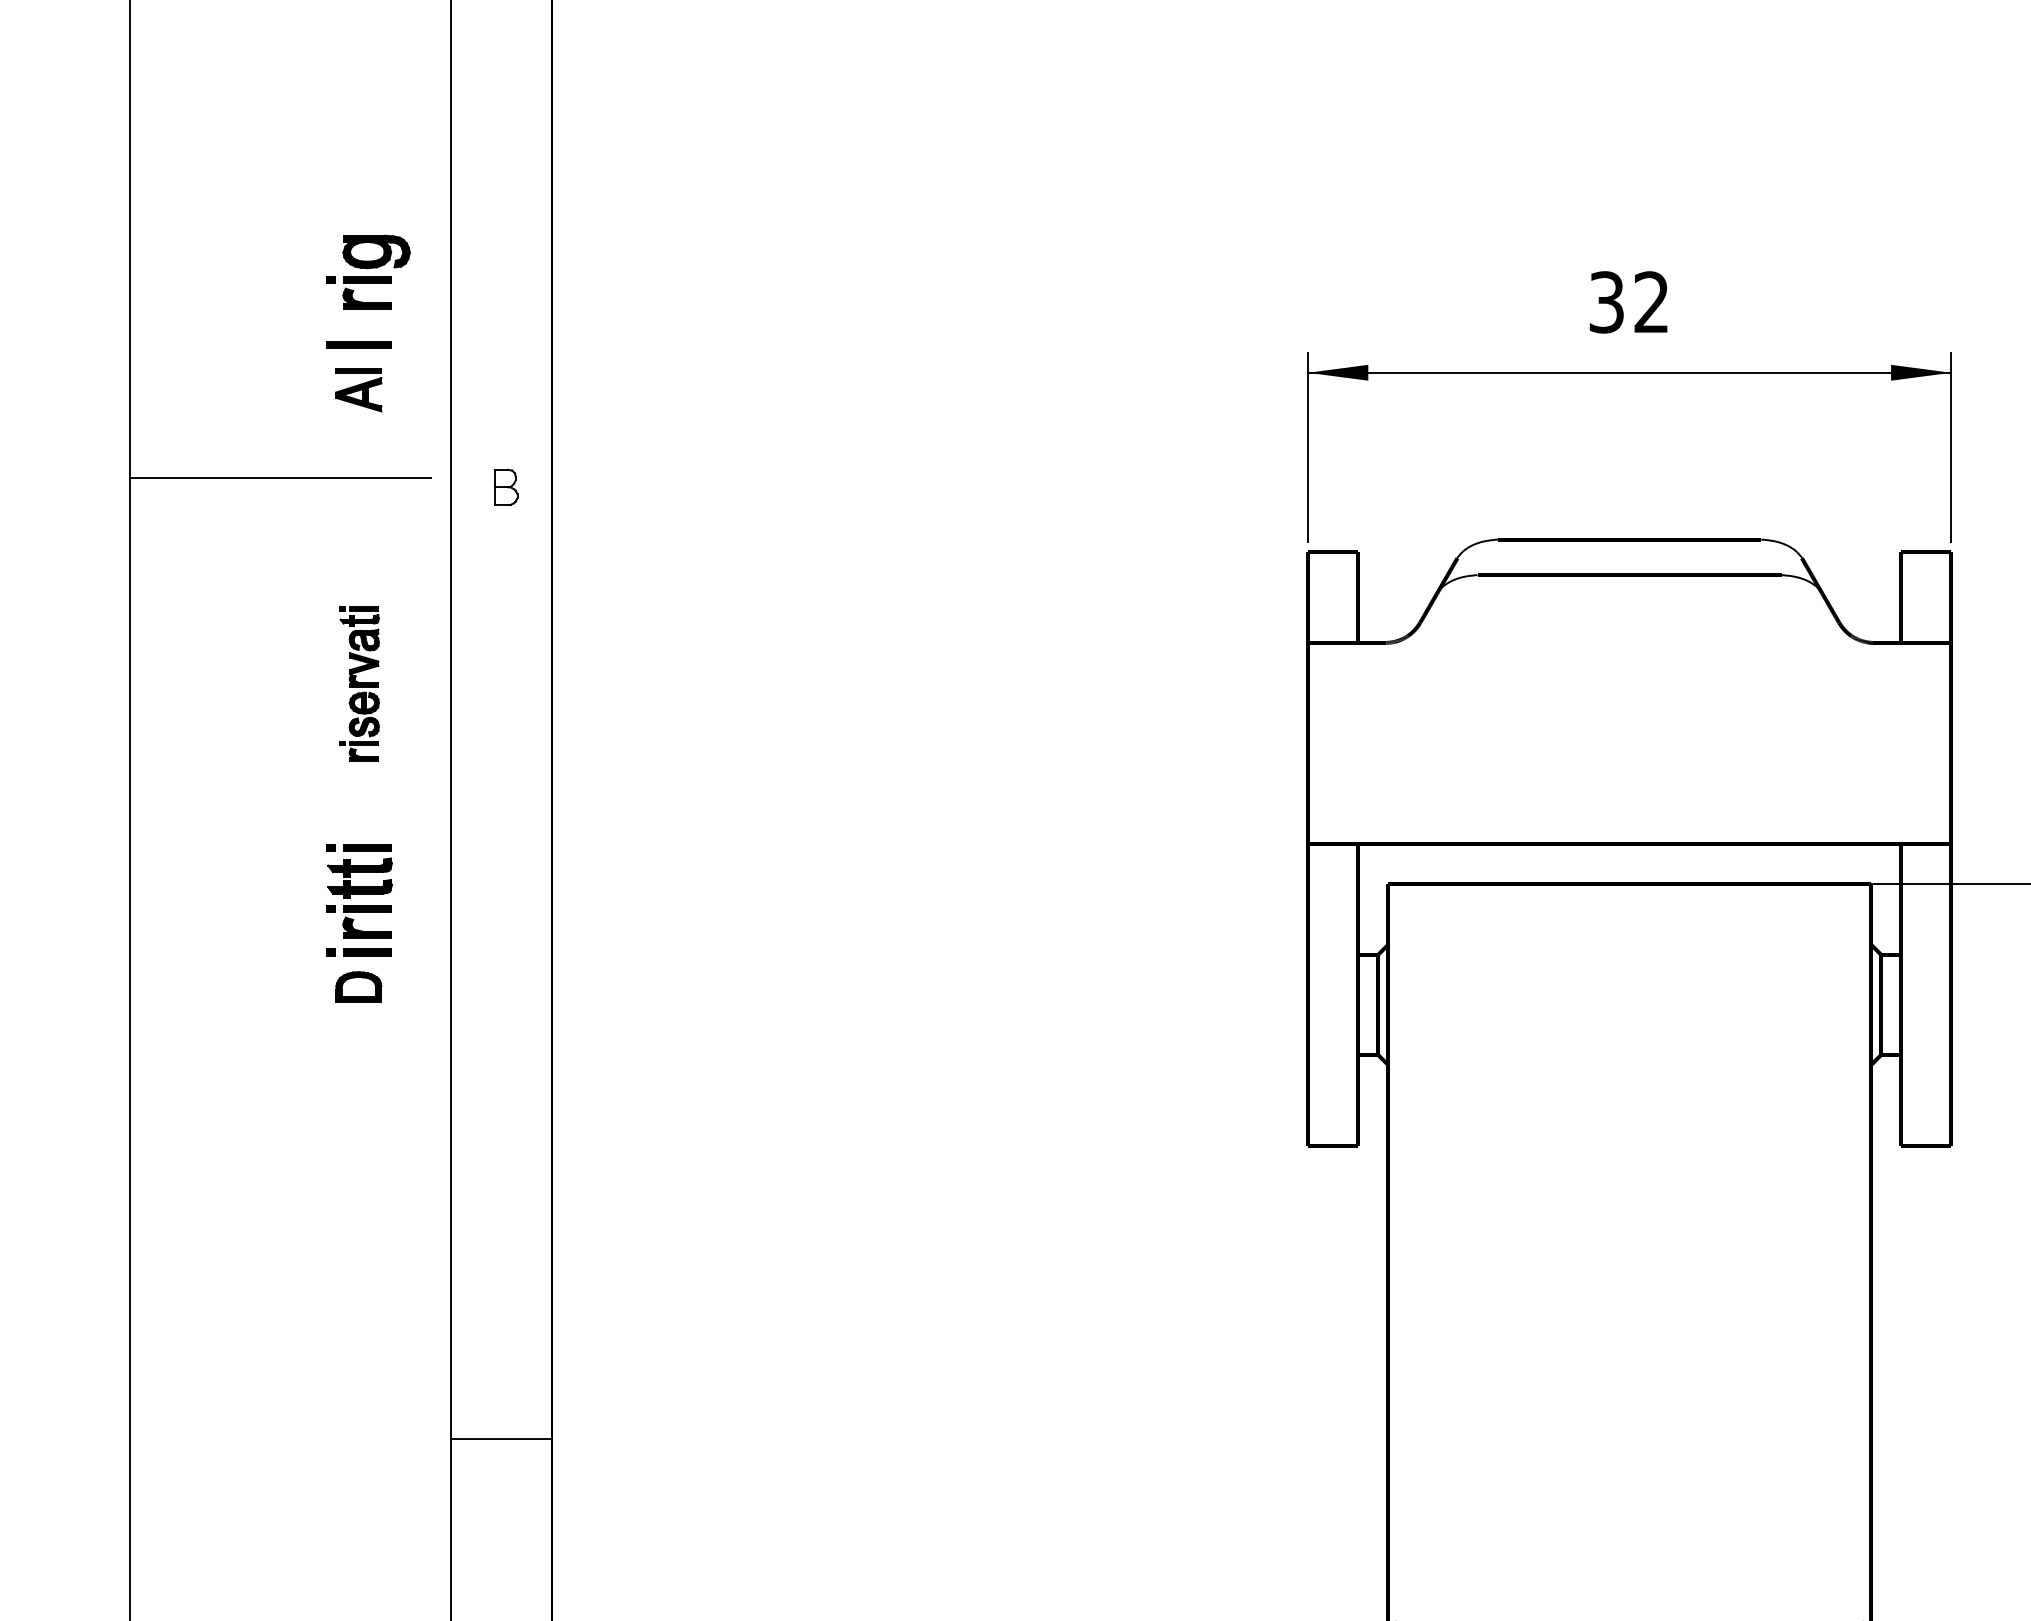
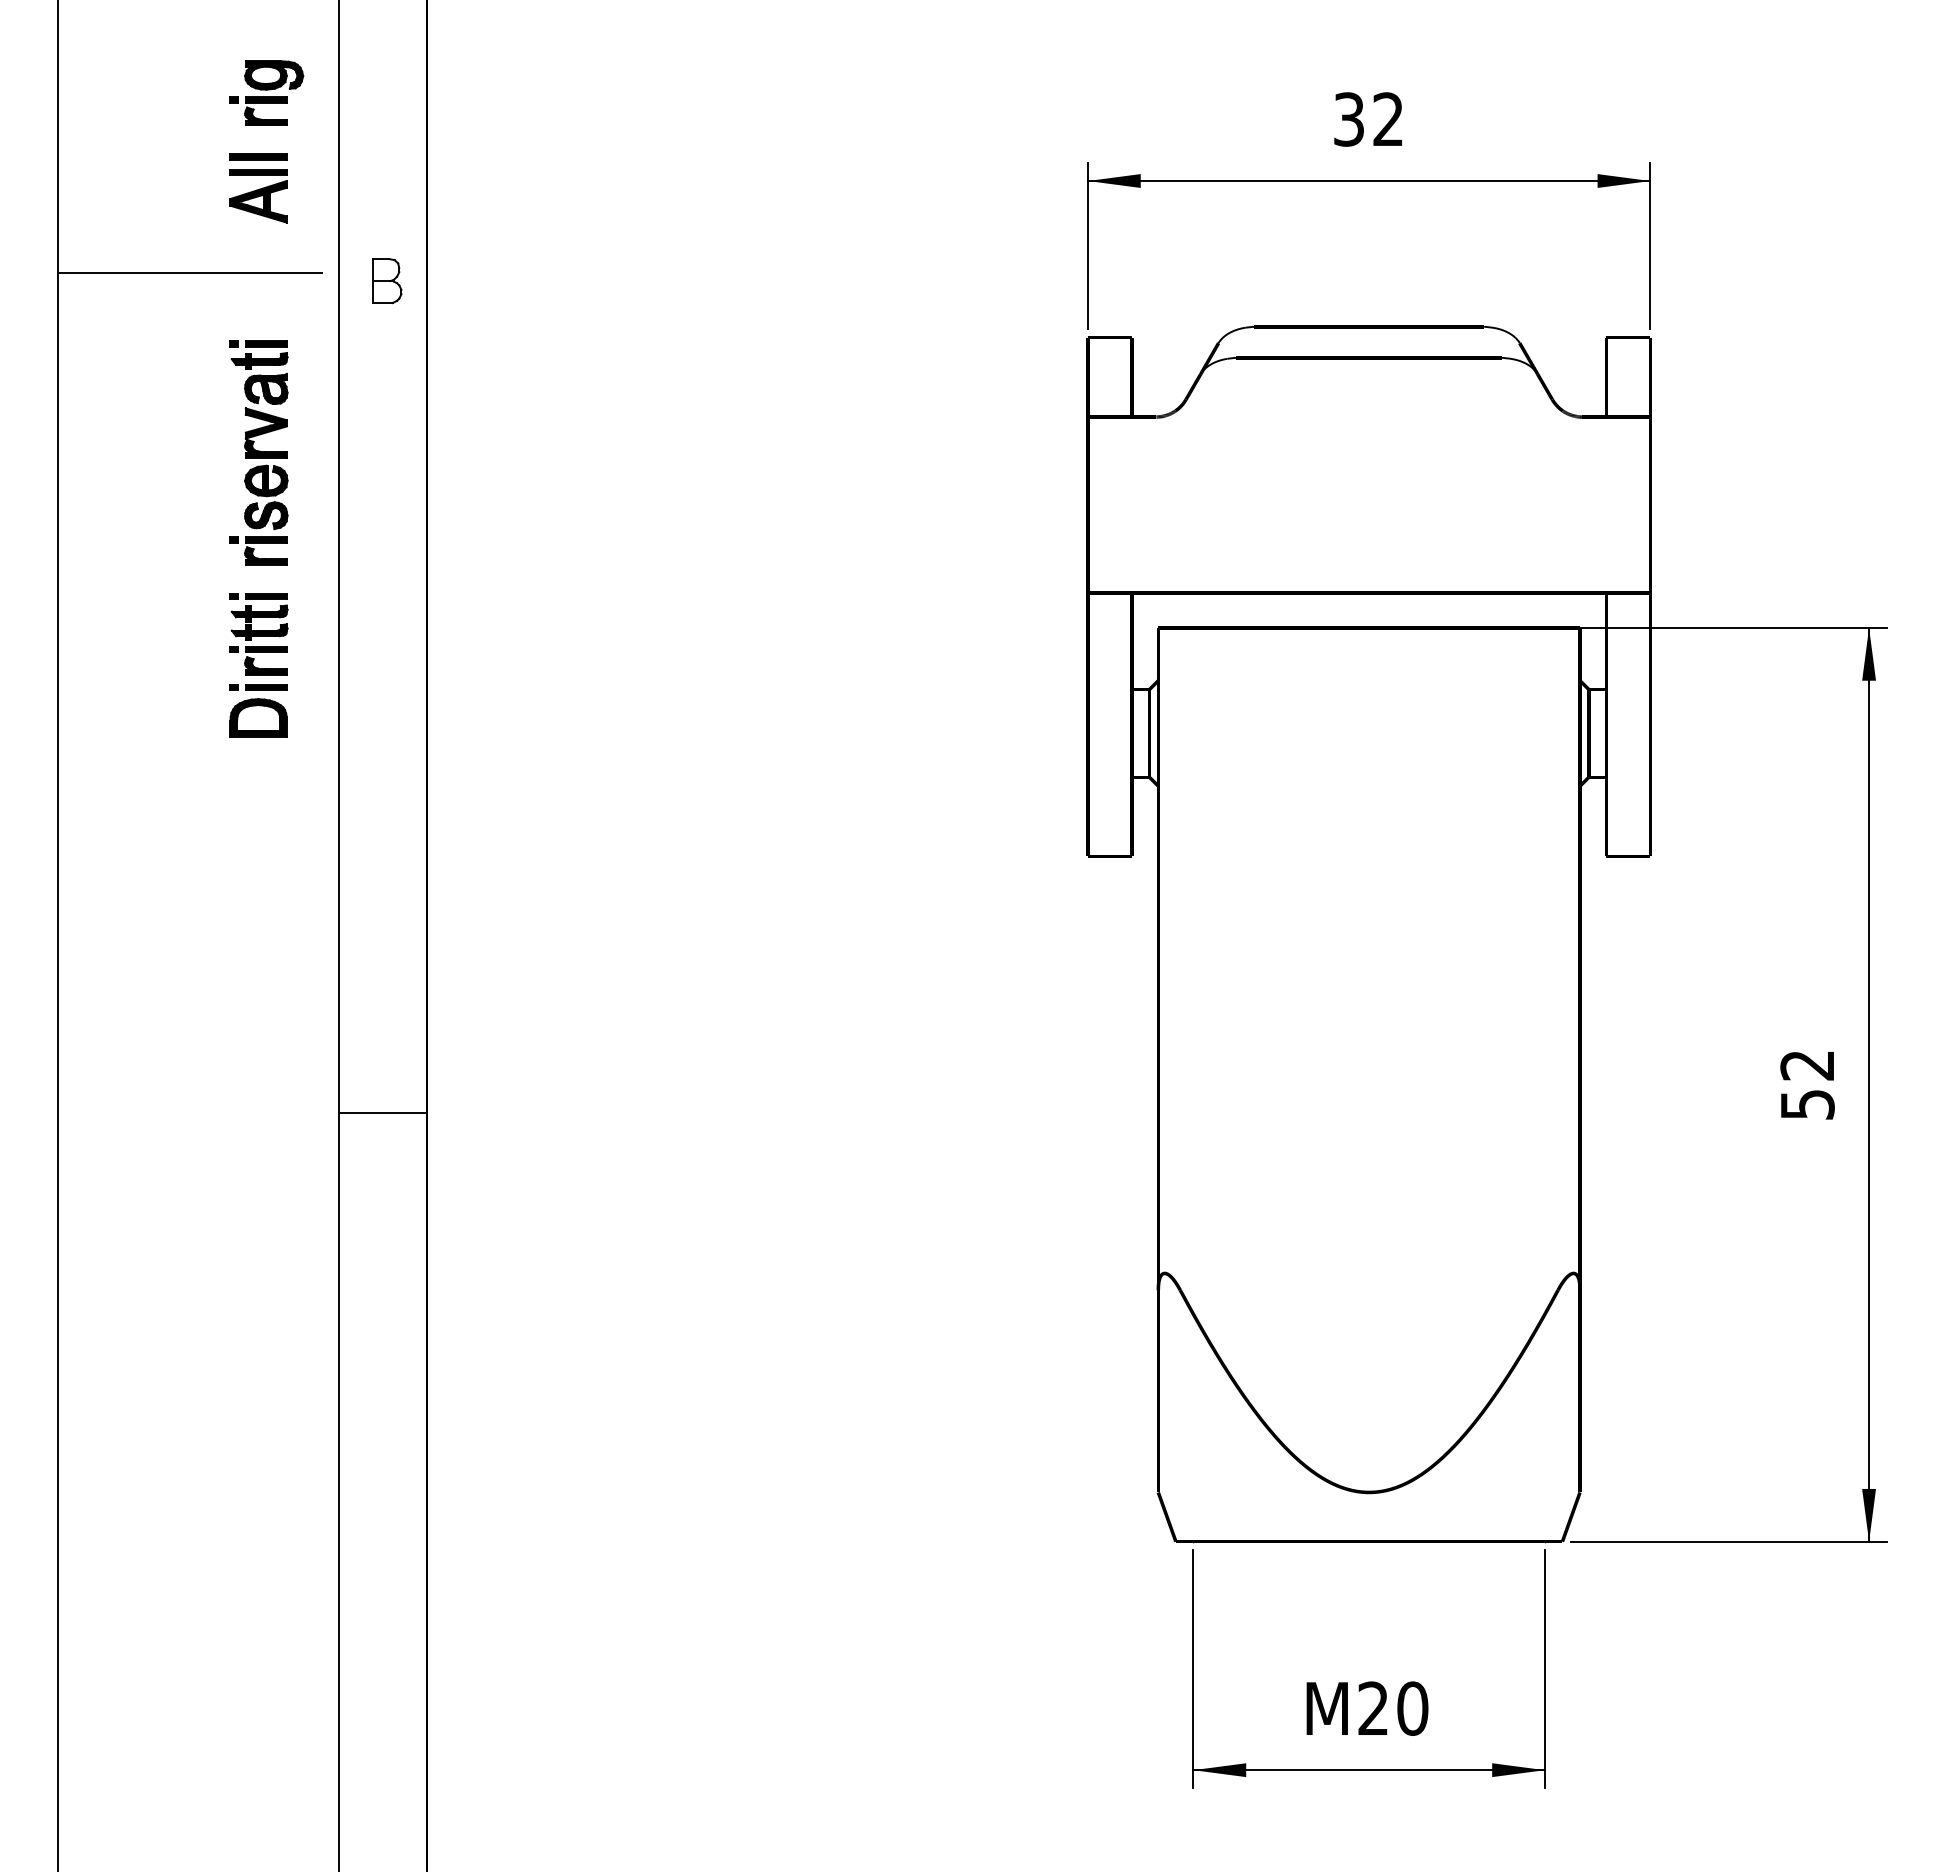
part: (358, 390) -> (258, 196), size x1.43
part: (506, 487) -> (387, 281), size x1.43
part: (358, 683) -> (258, 452), size x1.67
part: (358, 986) -> (258, 717), size x1.43

